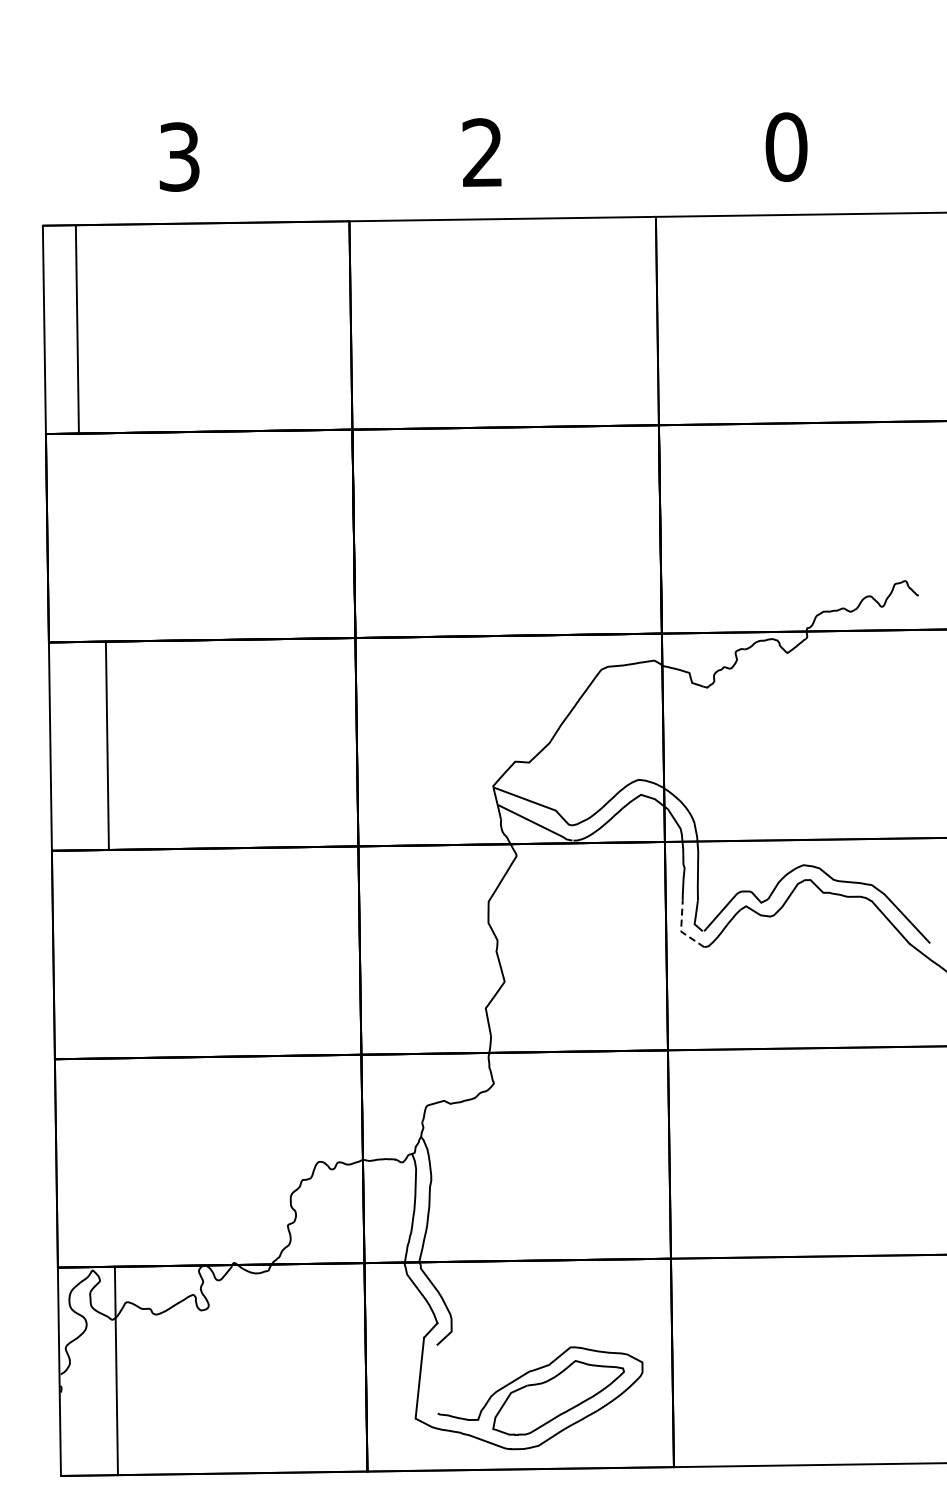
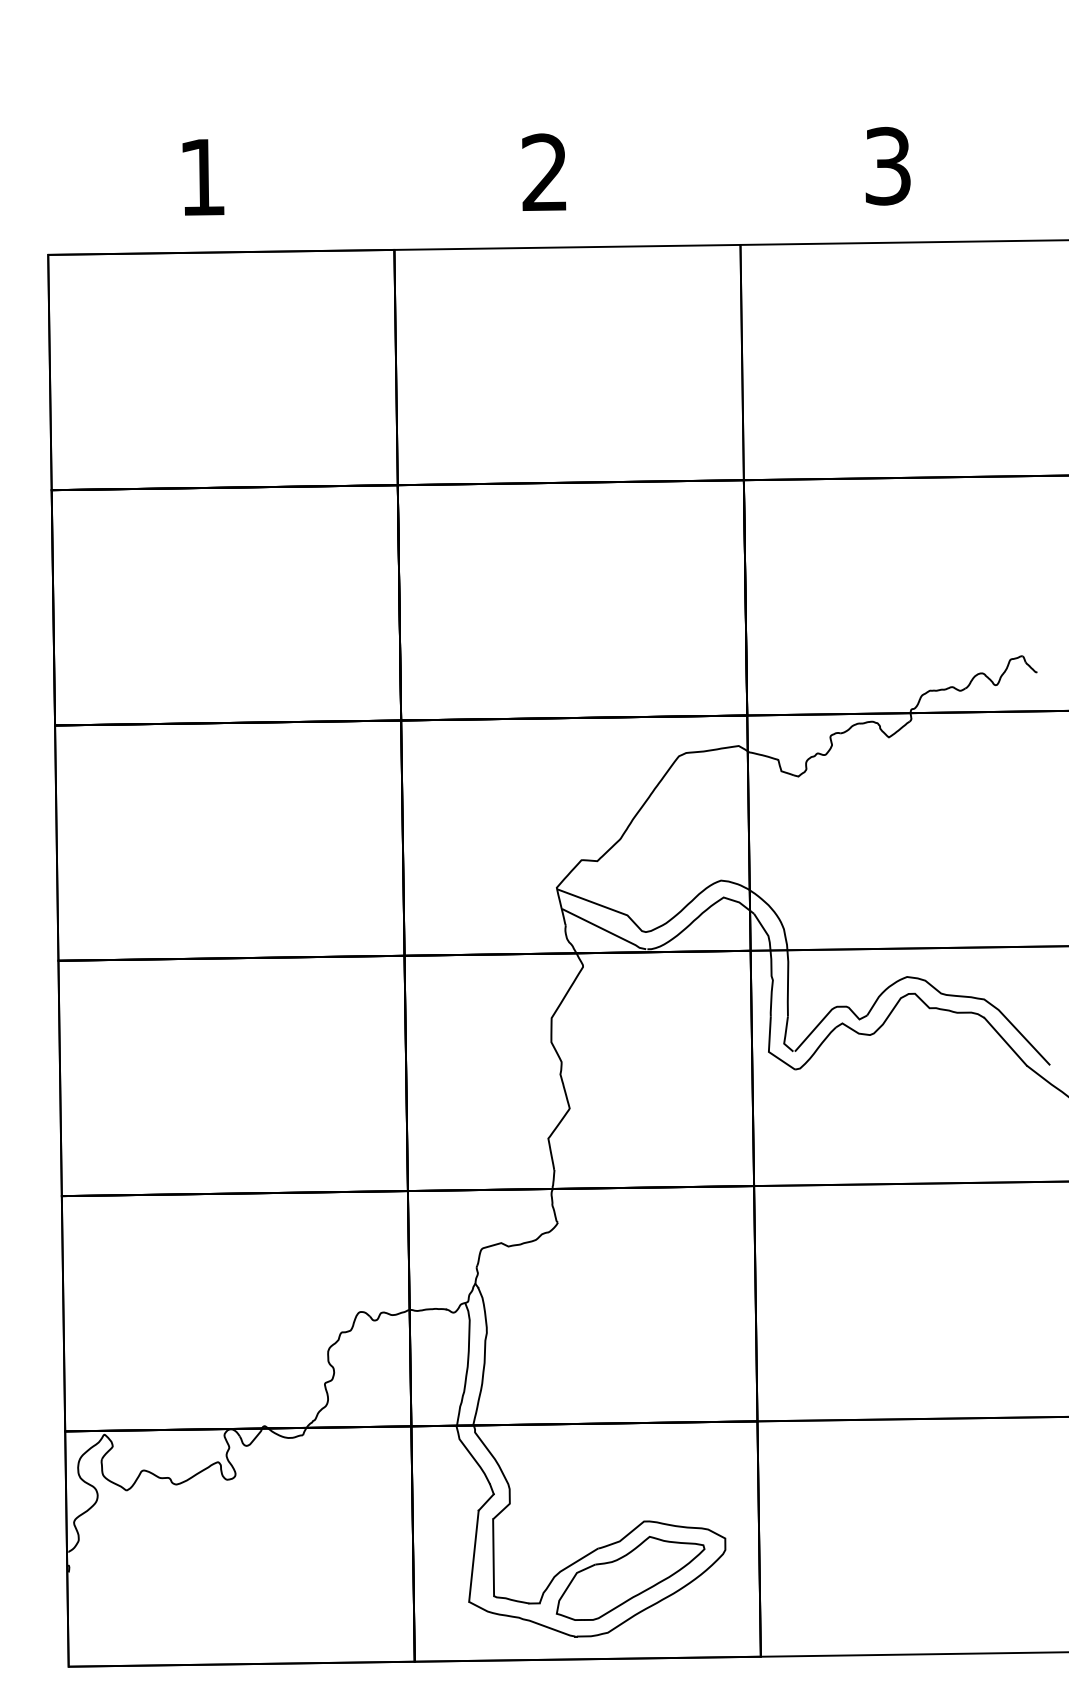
text: (786, 147) -> (887, 166), 0 -> 3
text: (179, 156) -> (202, 176), 3 -> 1
line: (76, 329) -> (48, 372), moved
line: (106, 745) -> (55, 842), moved
line: (681, 930) -> (769, 1050), dashed -> solid
line: (115, 1370) -> (65, 1548), moved
line: (436, 1379) -> (492, 1557), added

